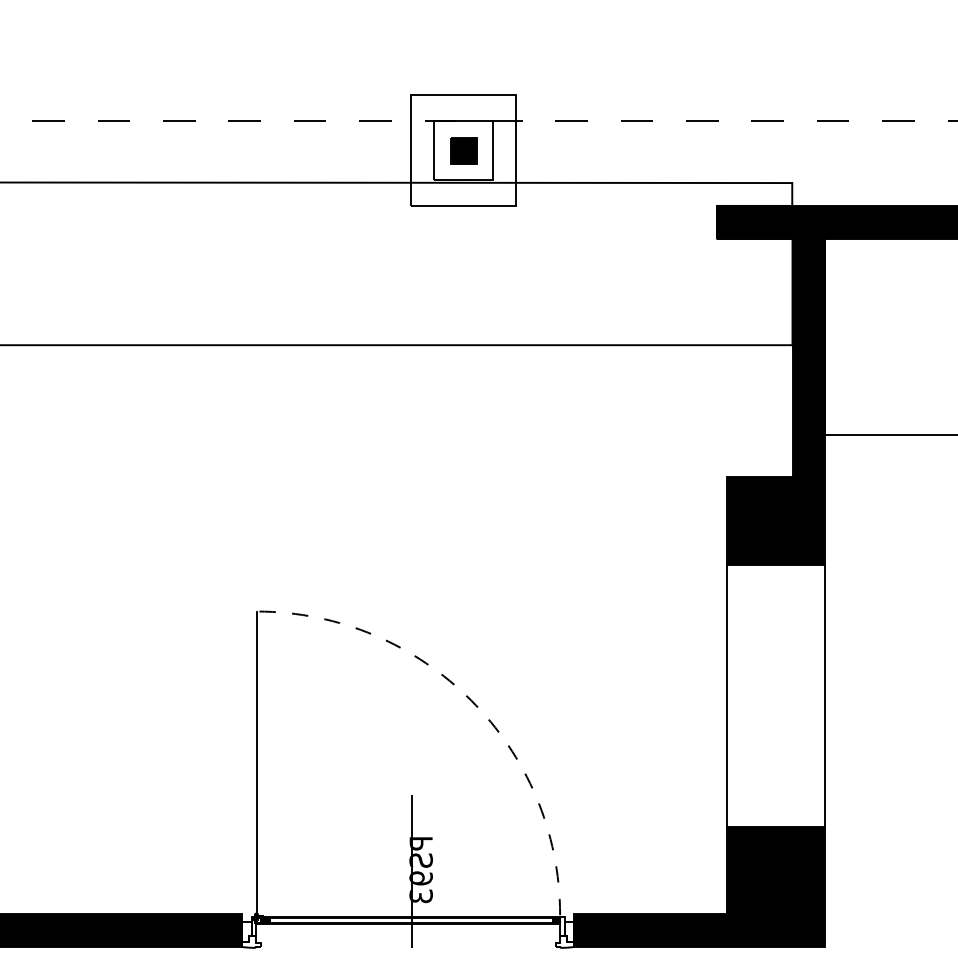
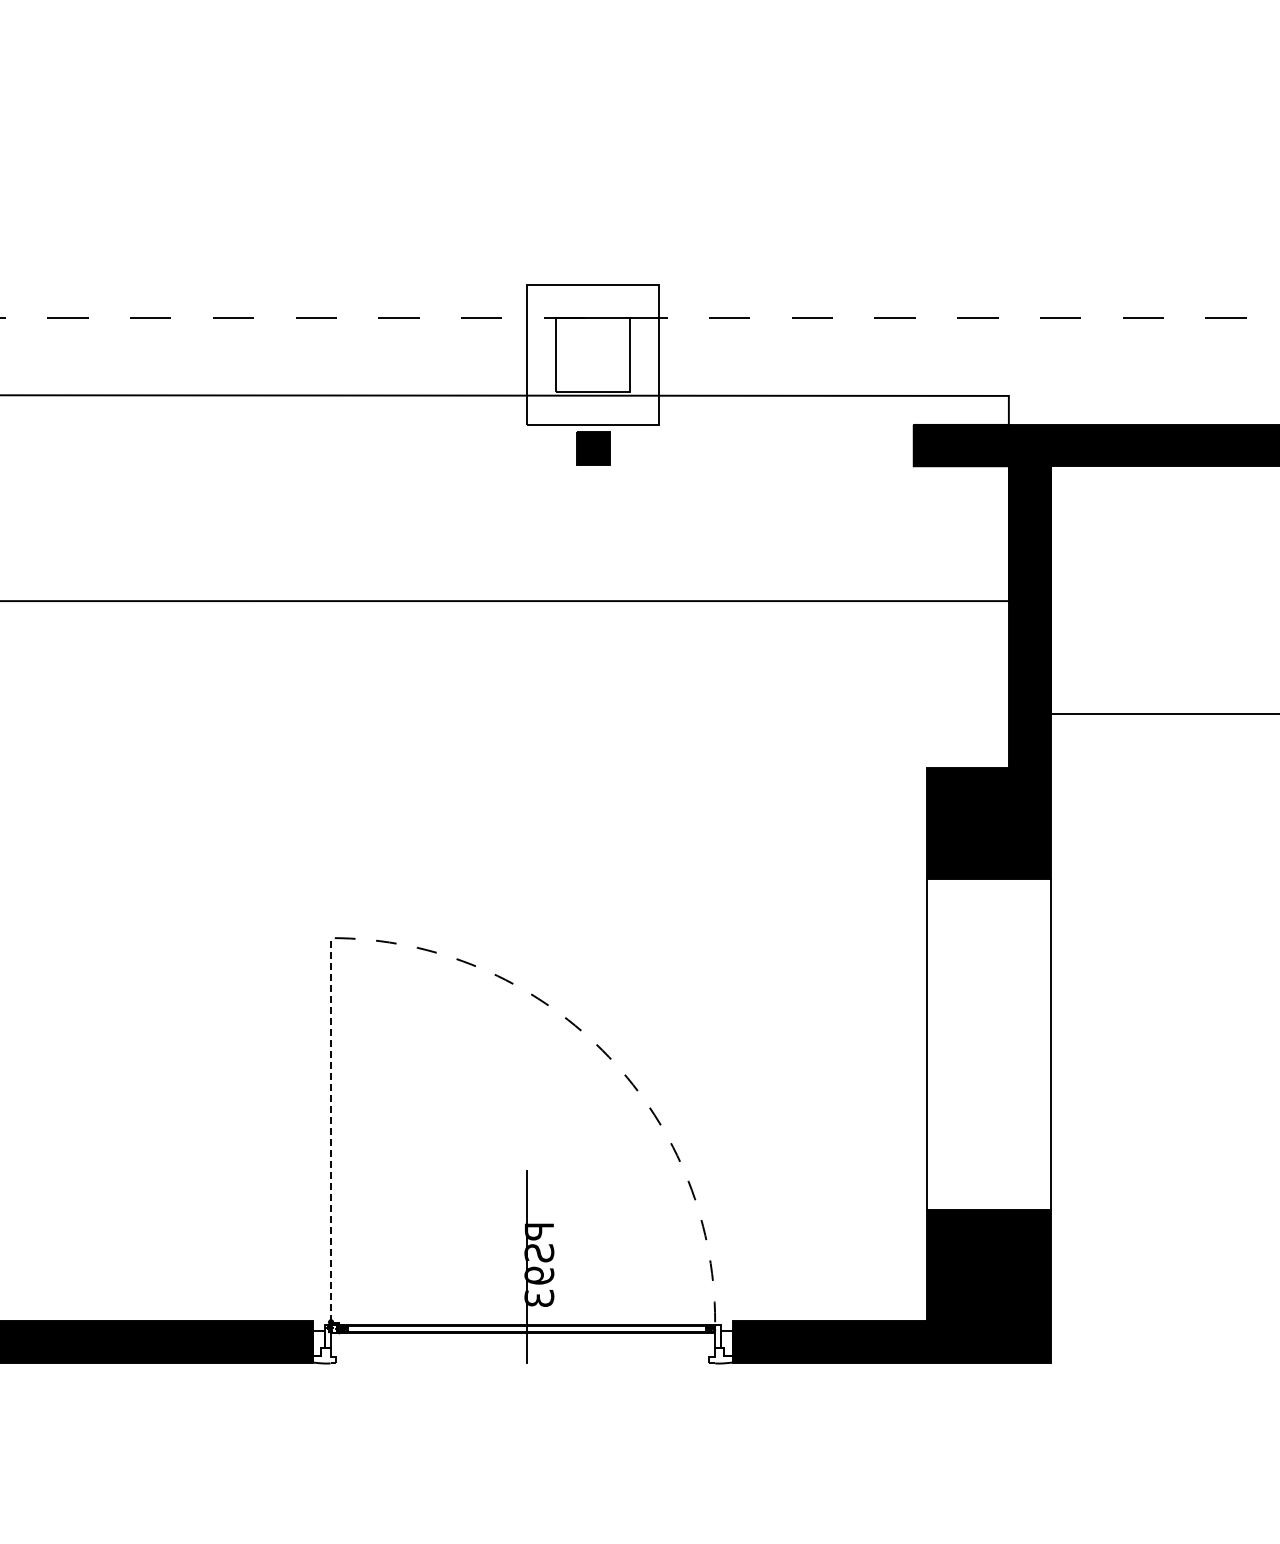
part: (463, 151) -> (593, 448), moved
line: (256, 762) -> (331, 1129), solid -> dashed

